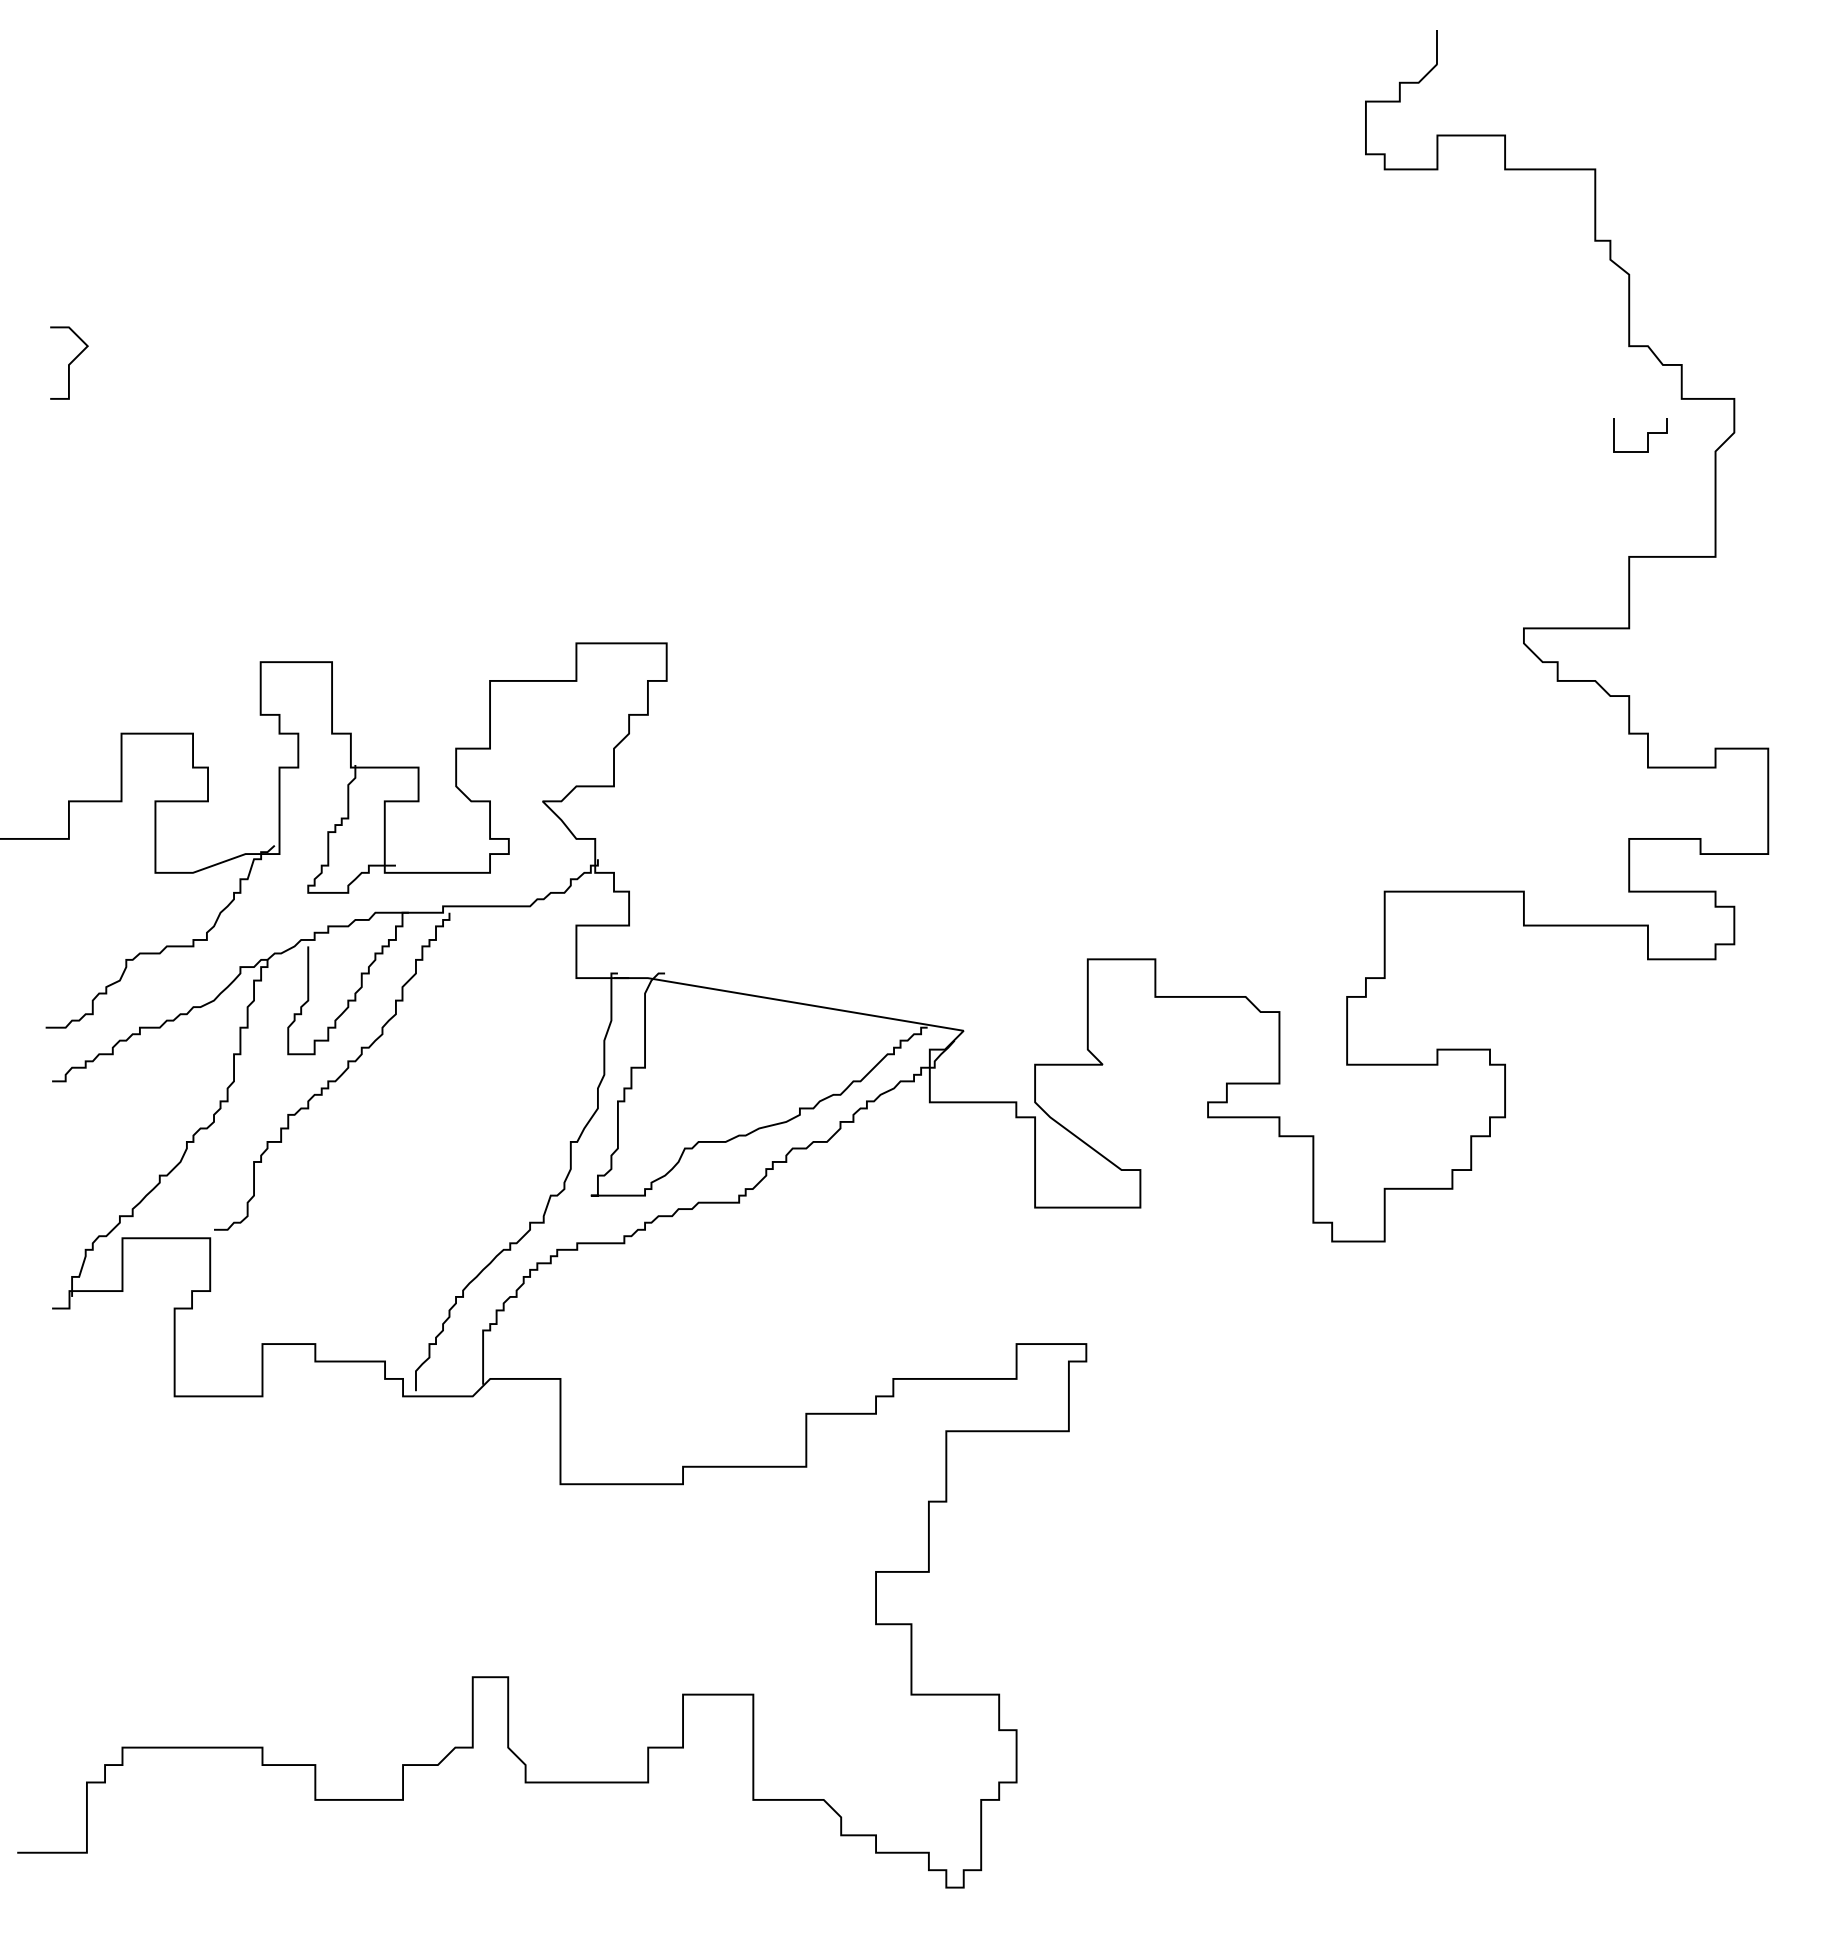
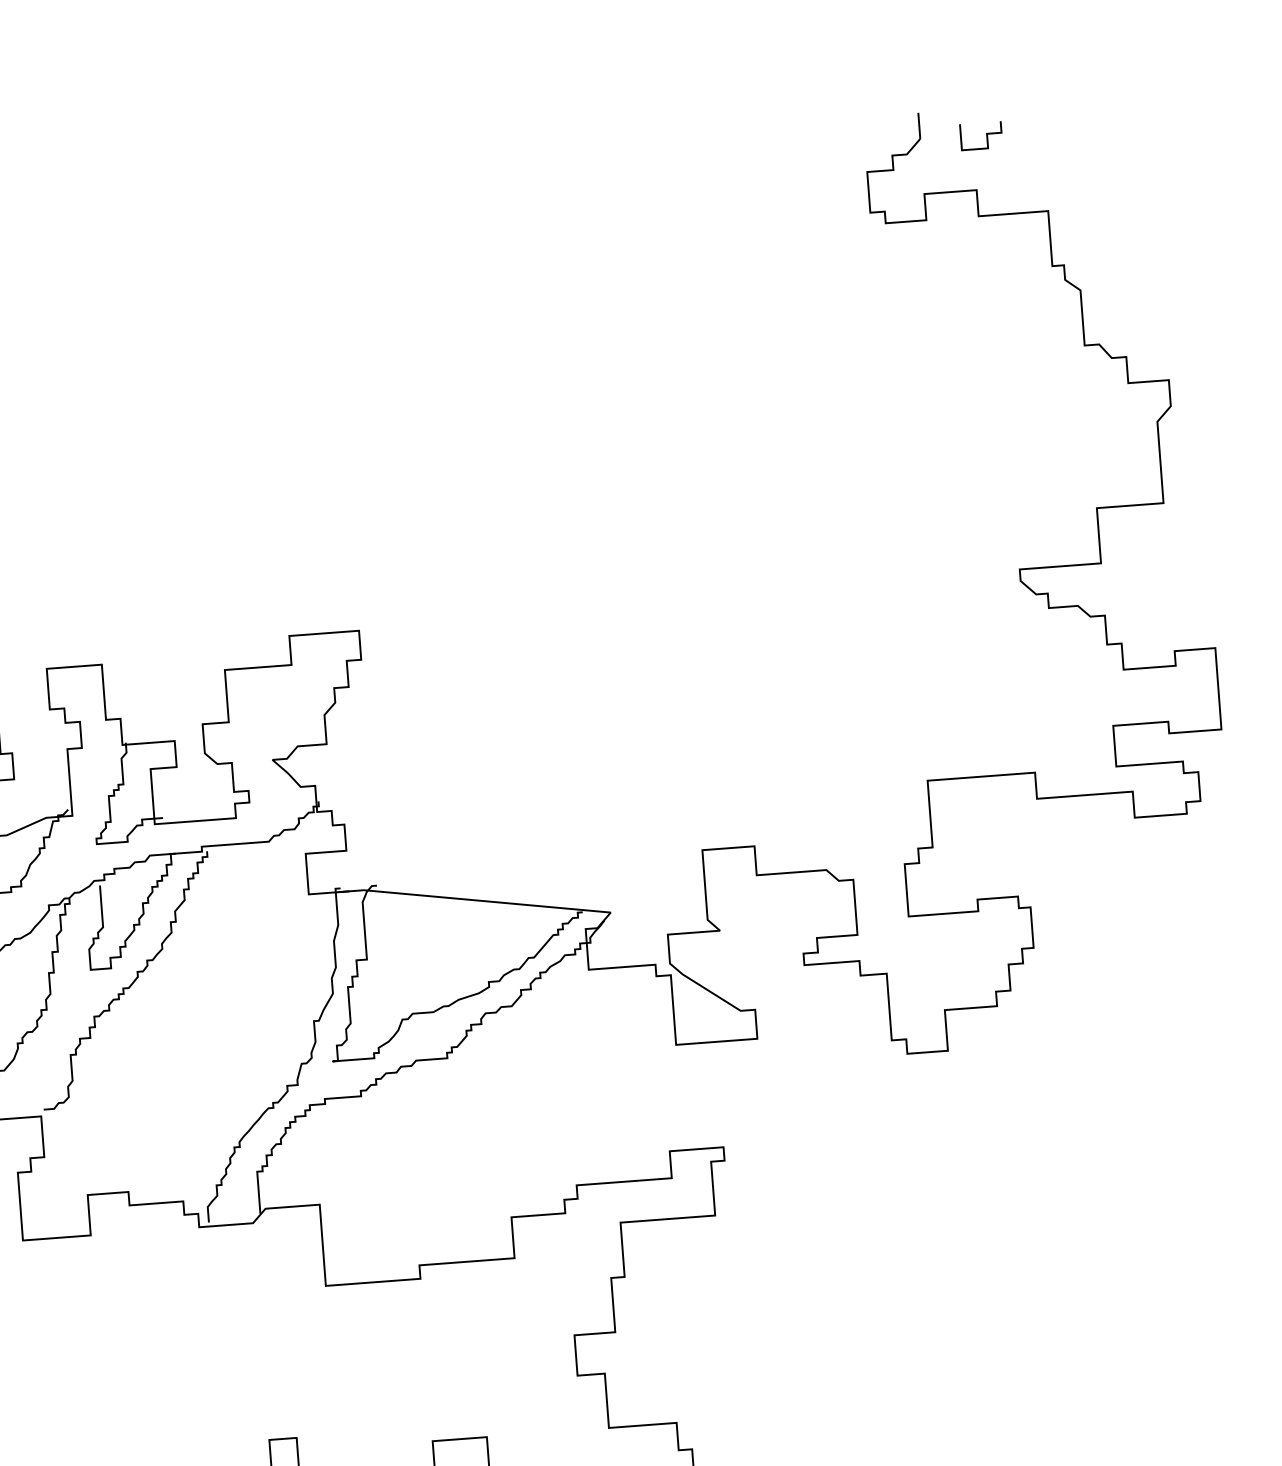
curve: (1647, 435) -> (986, 135), moved

